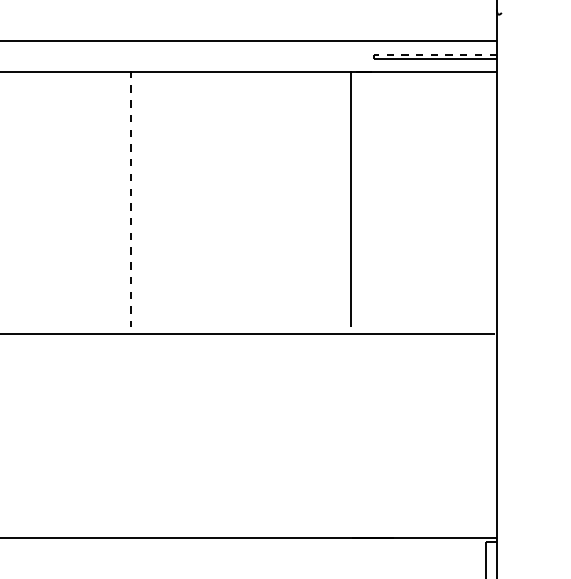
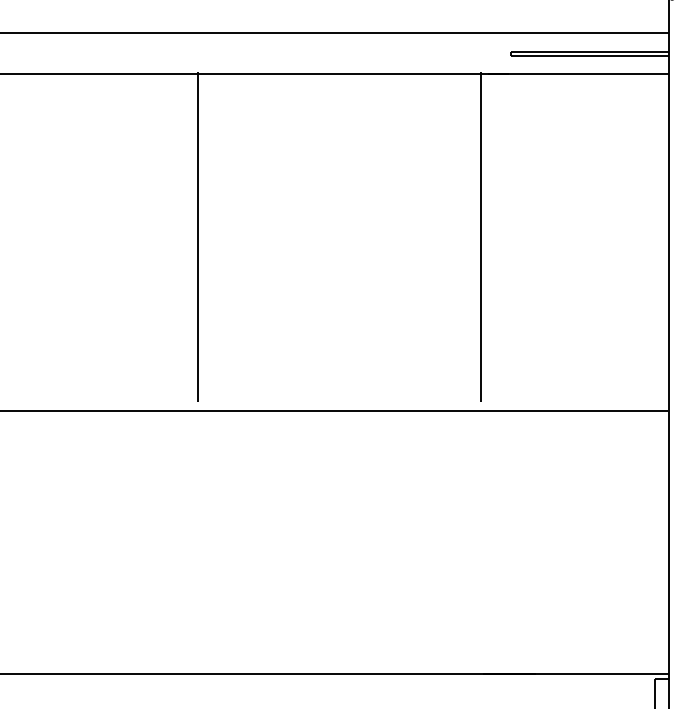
line: (435, 54) -> (590, 51), dashed -> solid
line: (130, 199) -> (197, 237), dashed -> solid

